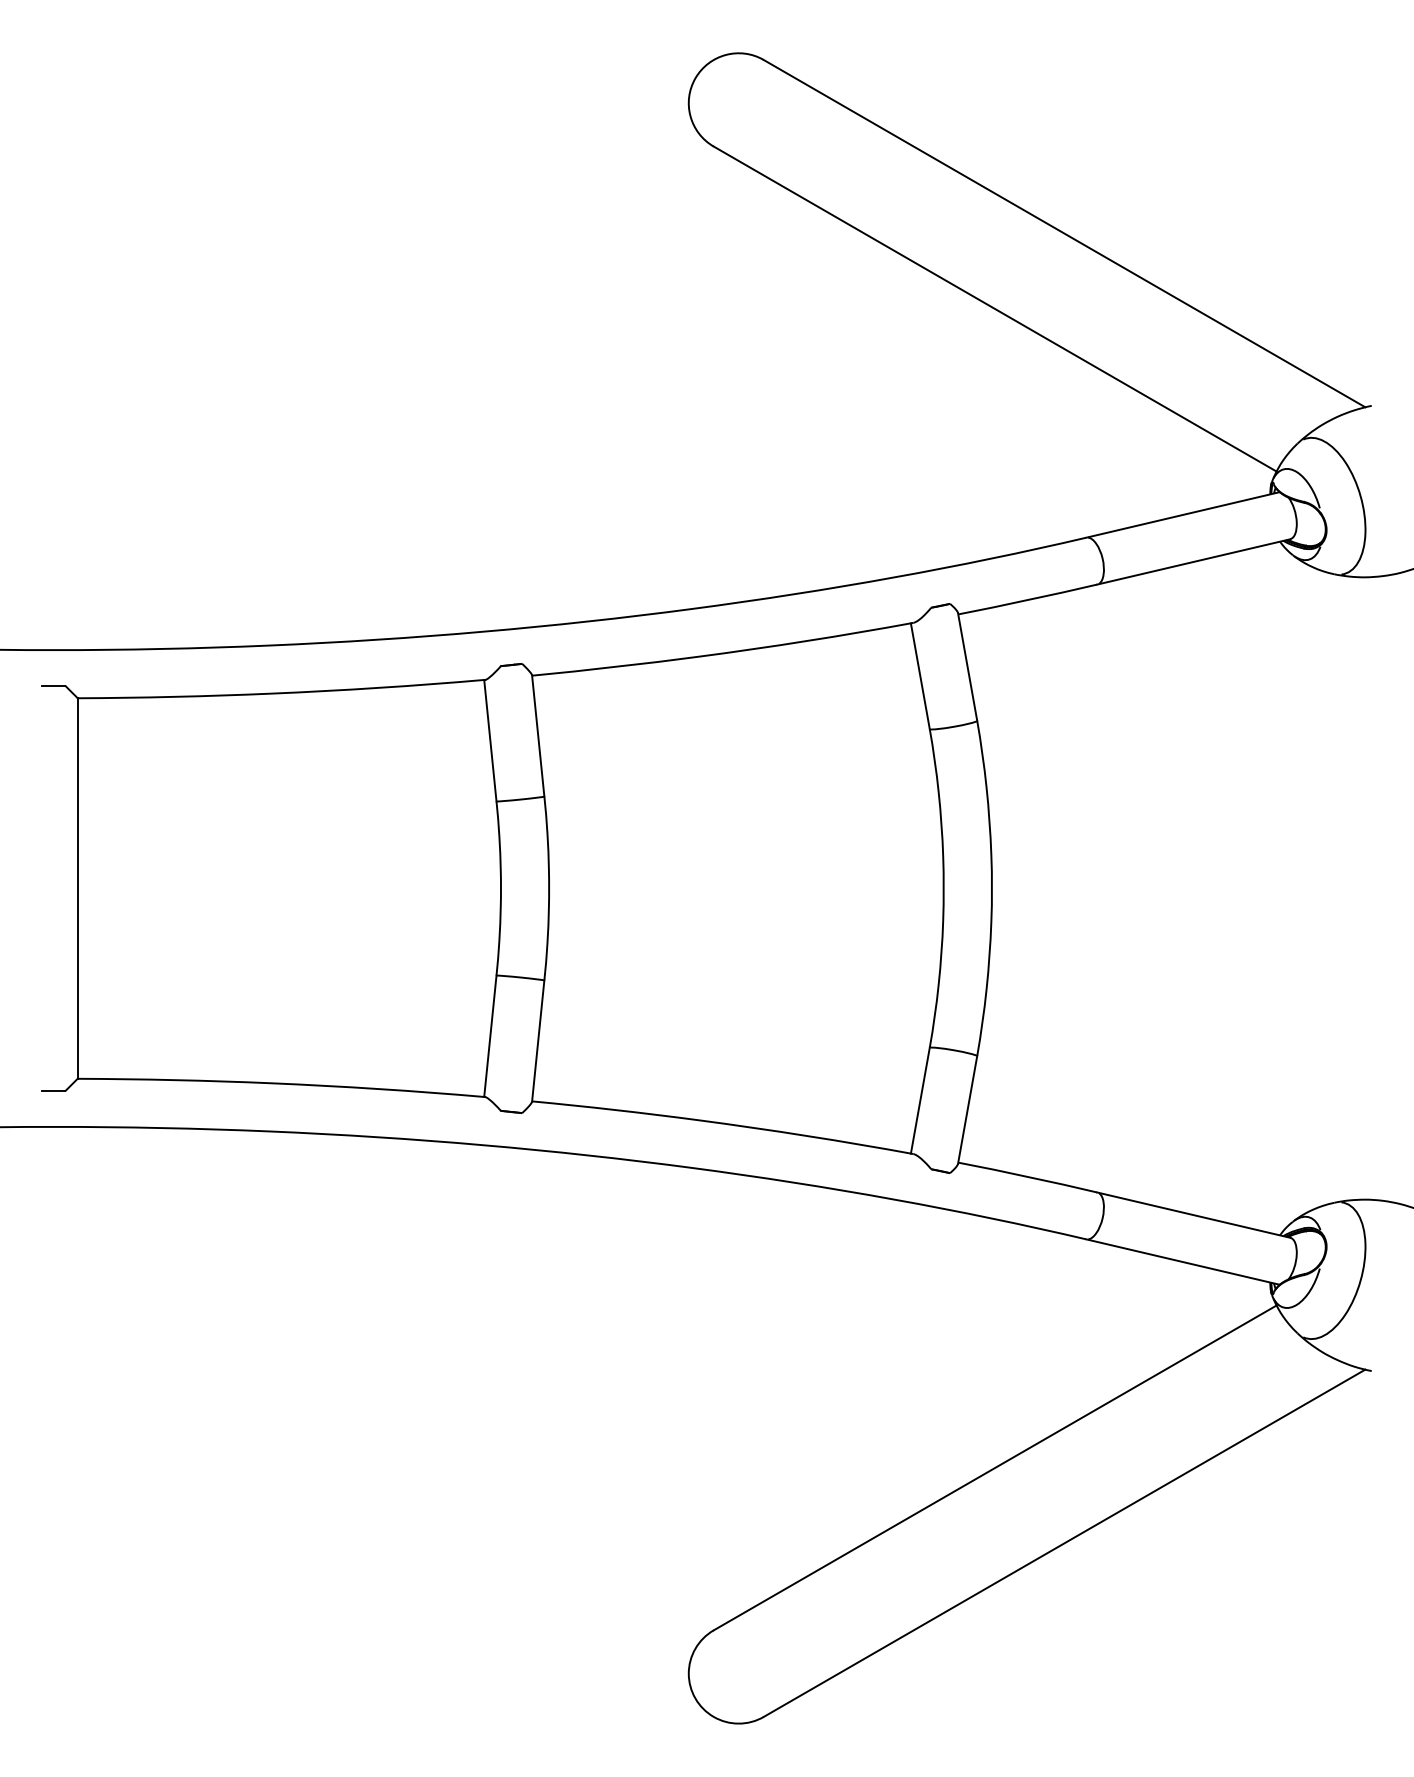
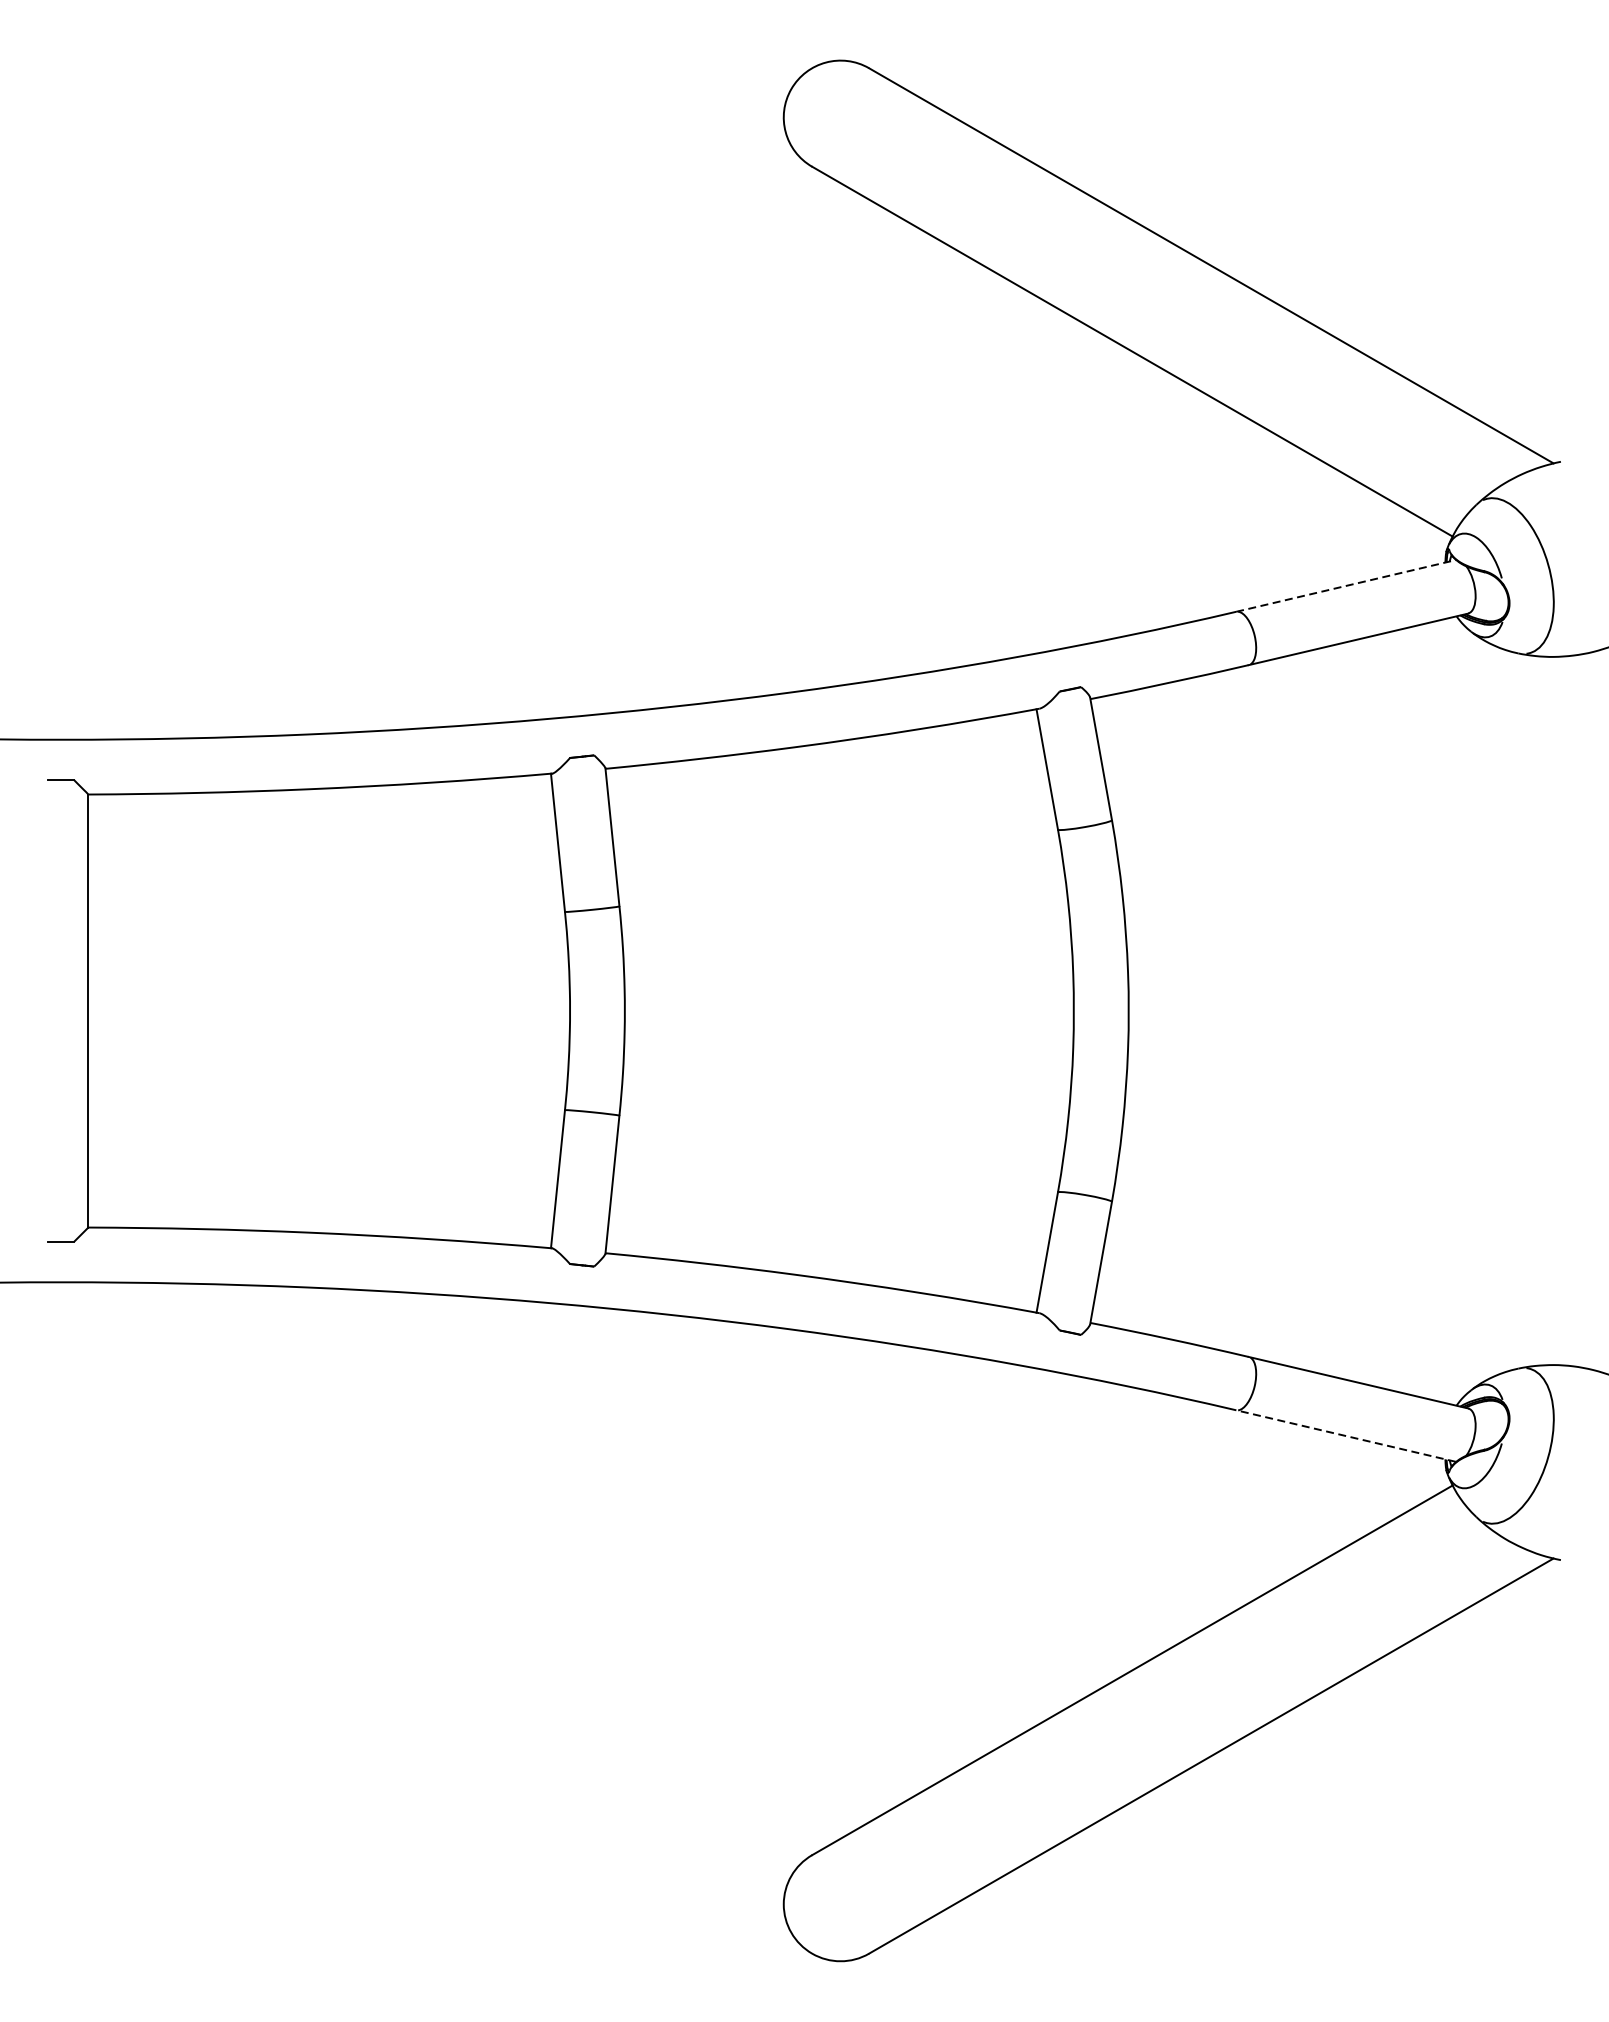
line: (1183, 514) -> (1346, 585), solid -> dashed
line: (1182, 1261) -> (1345, 1435), solid -> dashed

